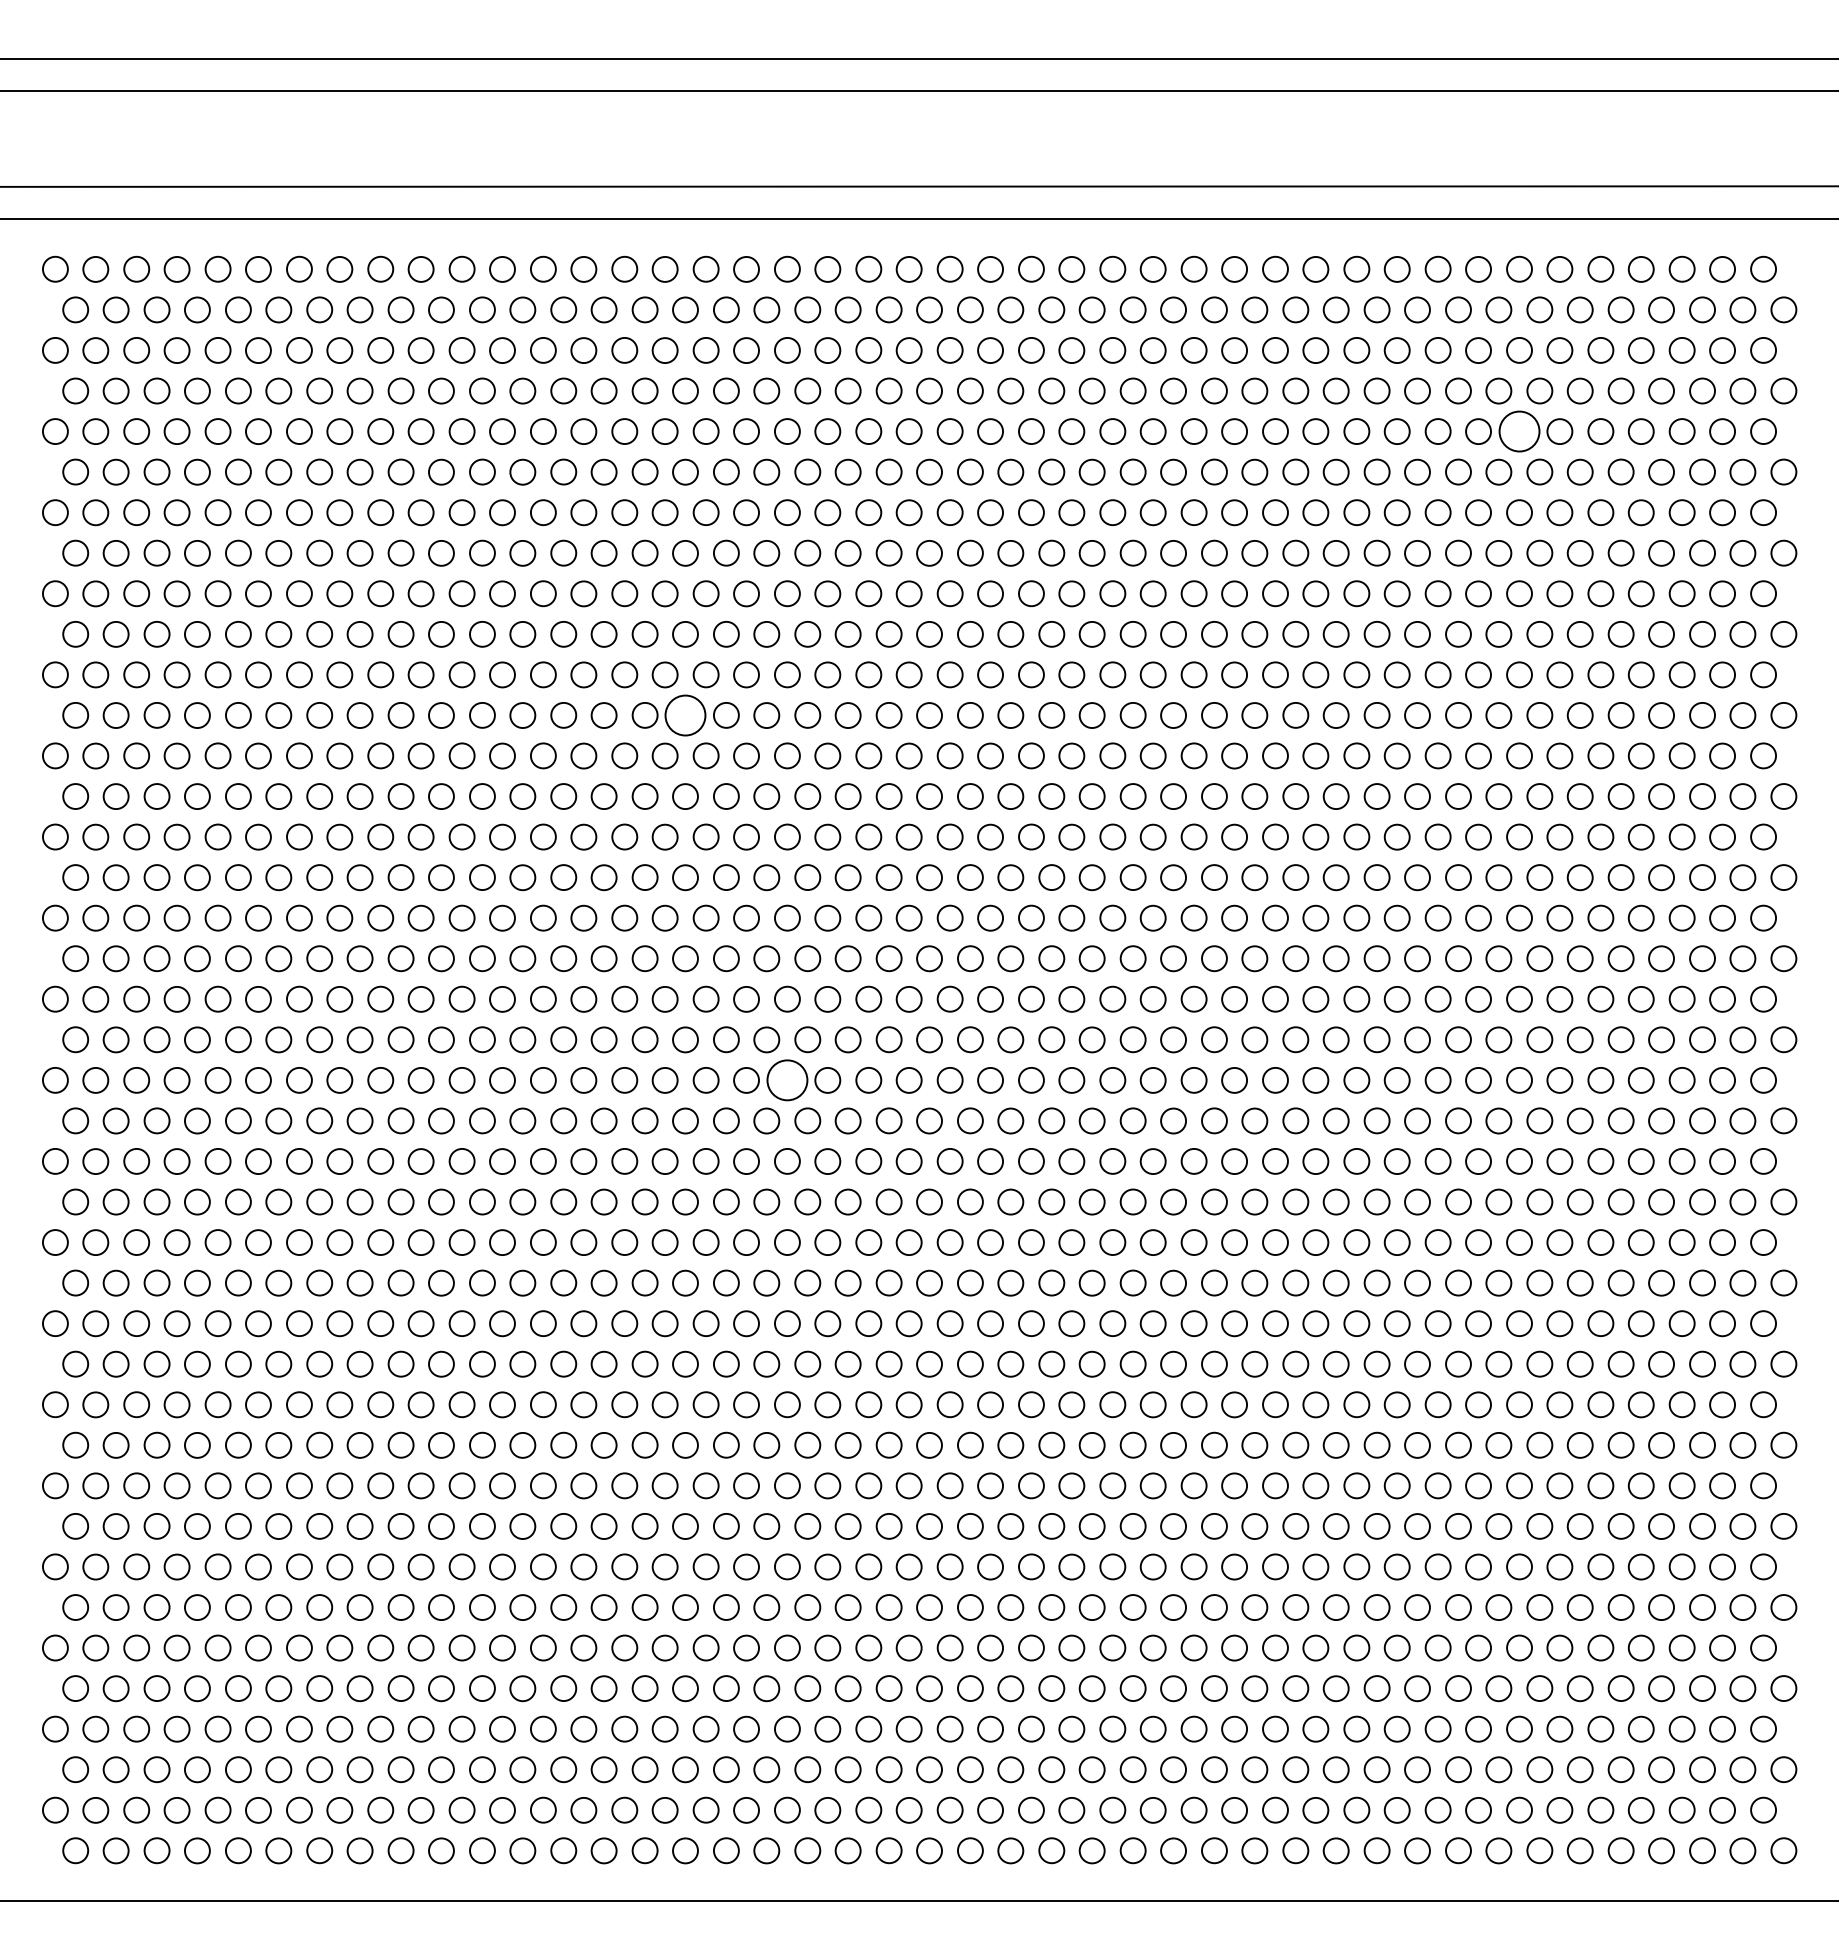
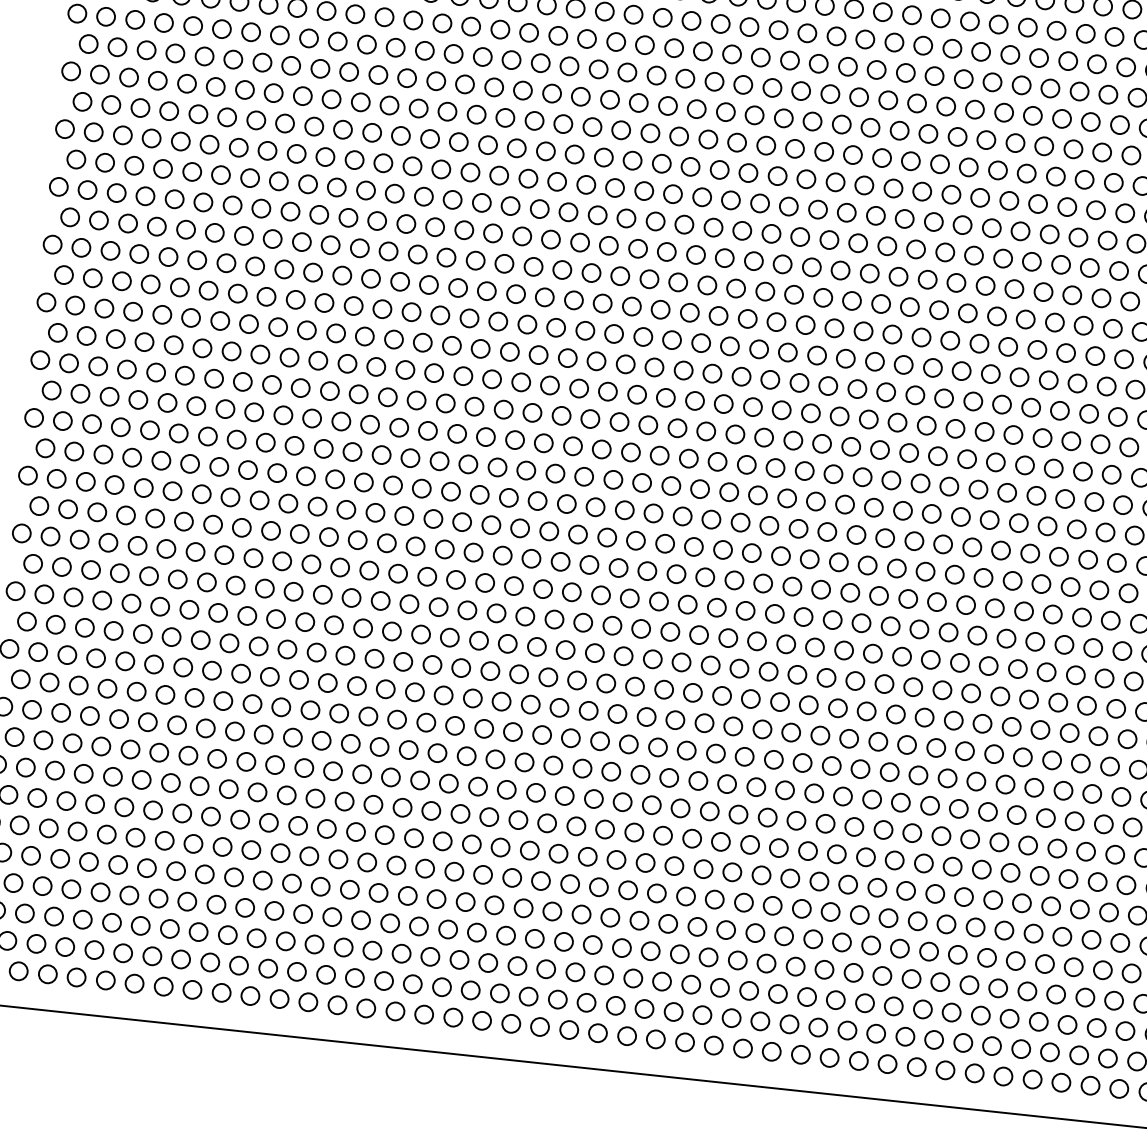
circle: (1519, 431) -> (1126, 67), size x0.62
circle: (685, 715) -> (510, 206), size x0.62
circle: (786, 1079) -> (554, 472), size x0.62

